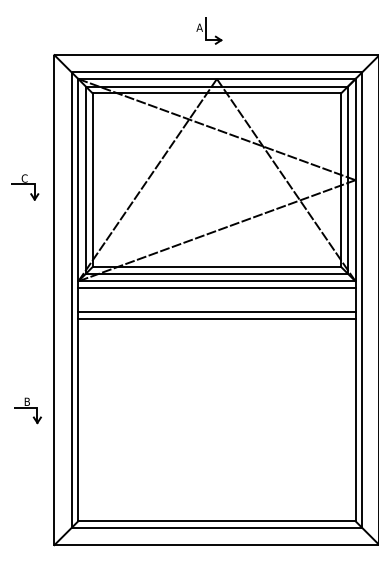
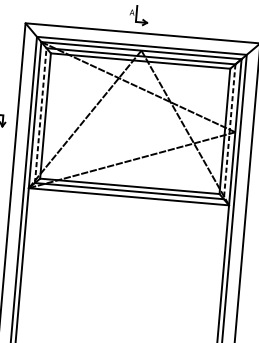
line: (86, 179) -> (41, 115), solid -> dashed
line: (347, 180) -> (229, 132), solid -> dashed
line: (216, 287) -> (128, 201), removed
line: (216, 312) -> (126, 219), removed
line: (216, 318) -> (126, 223), removed

